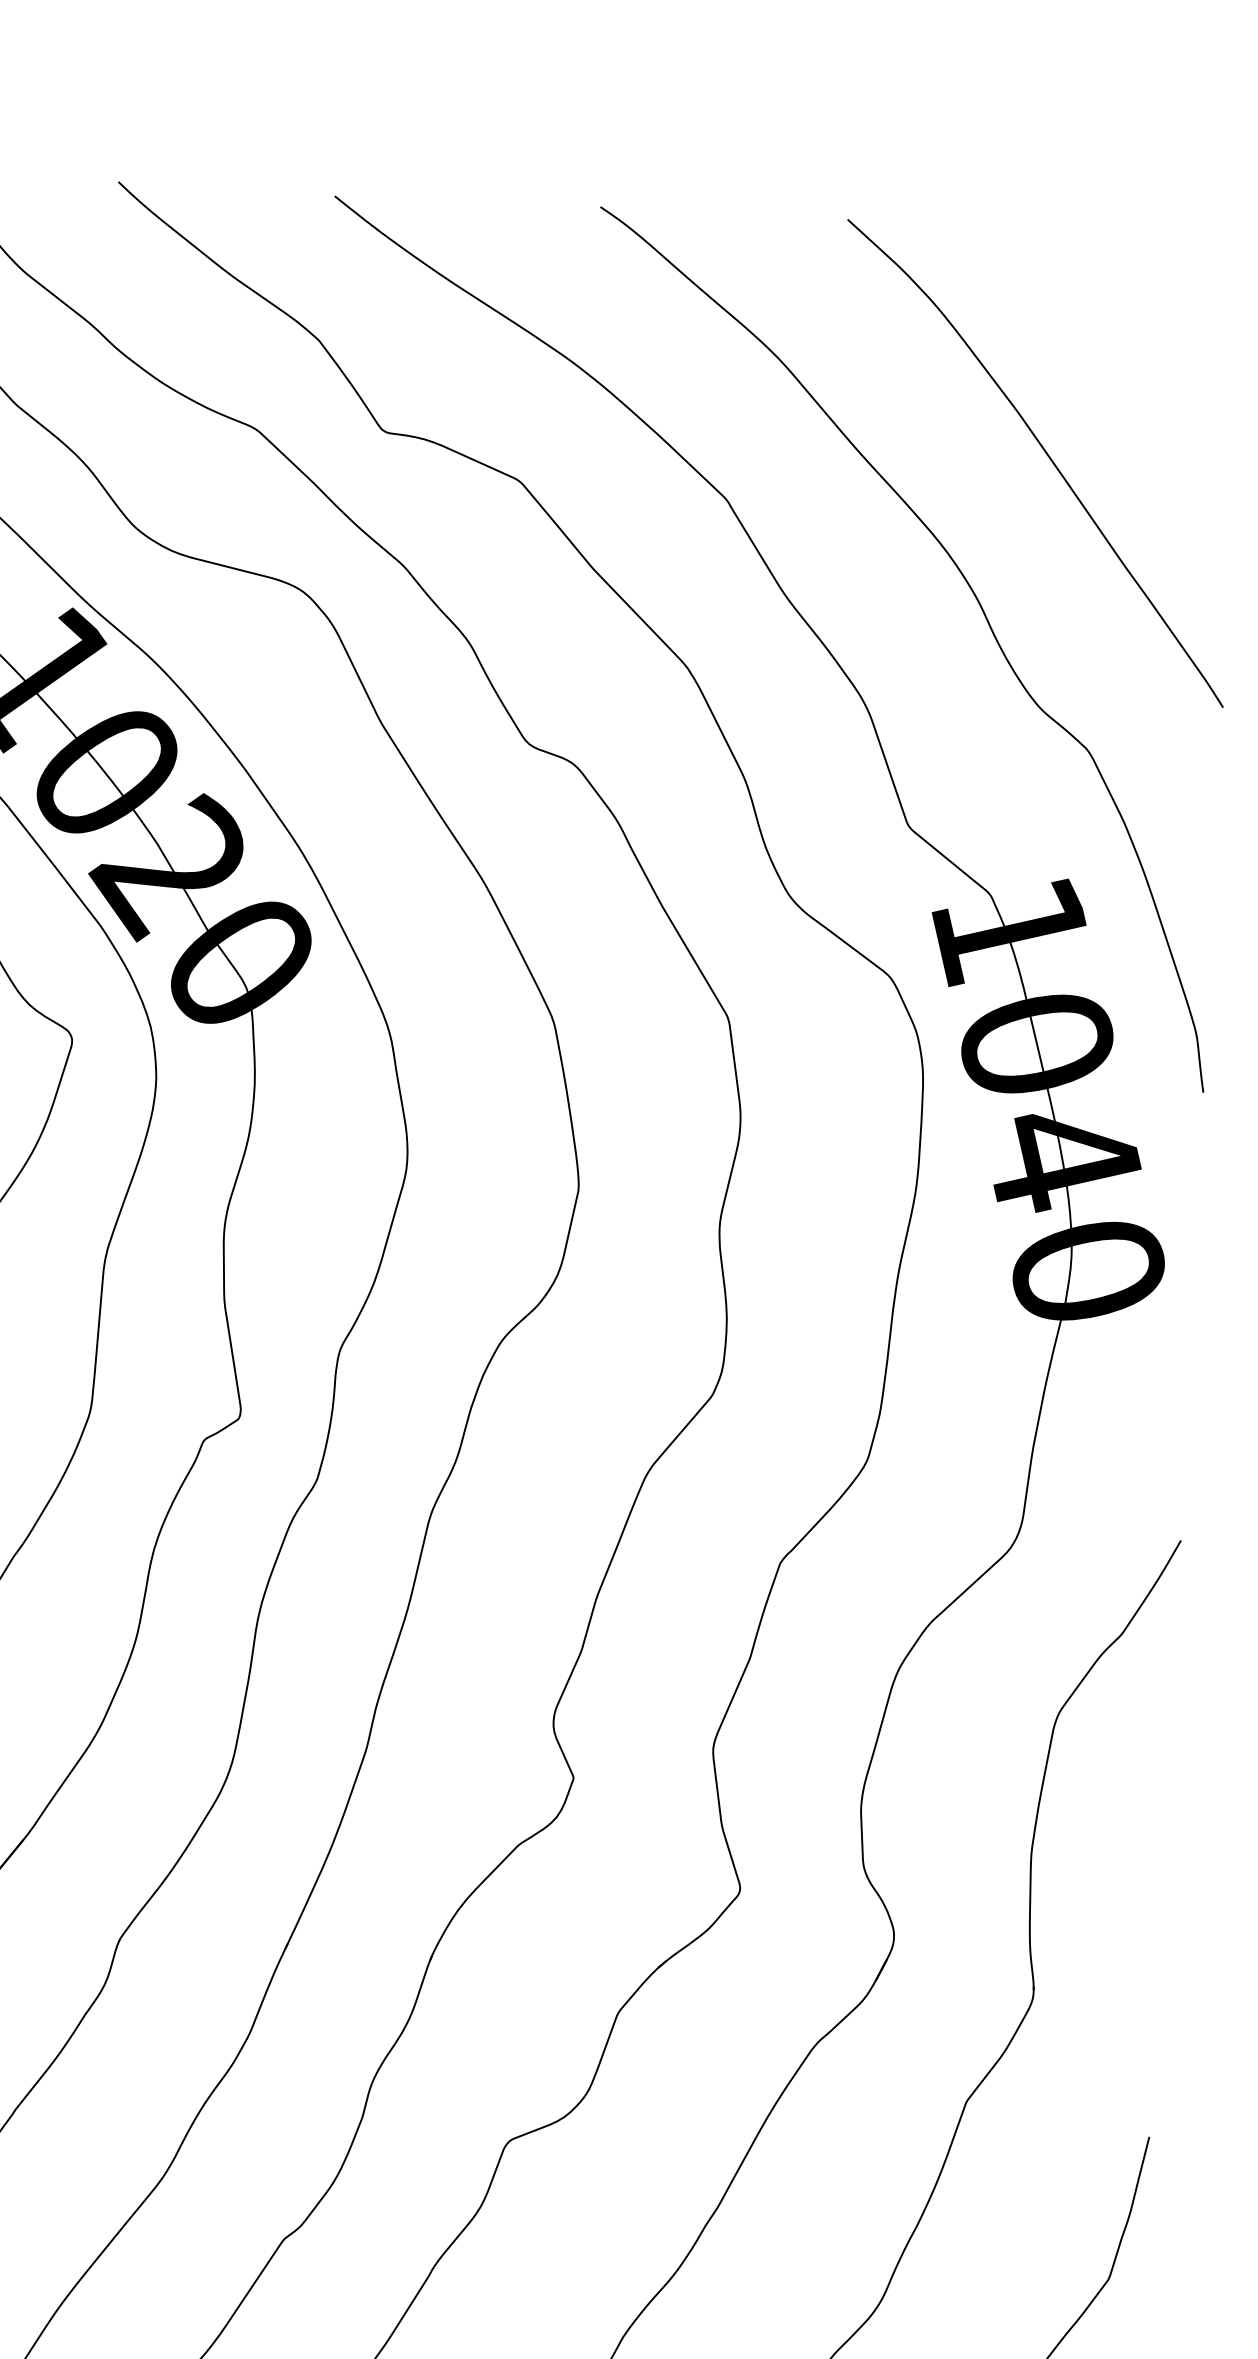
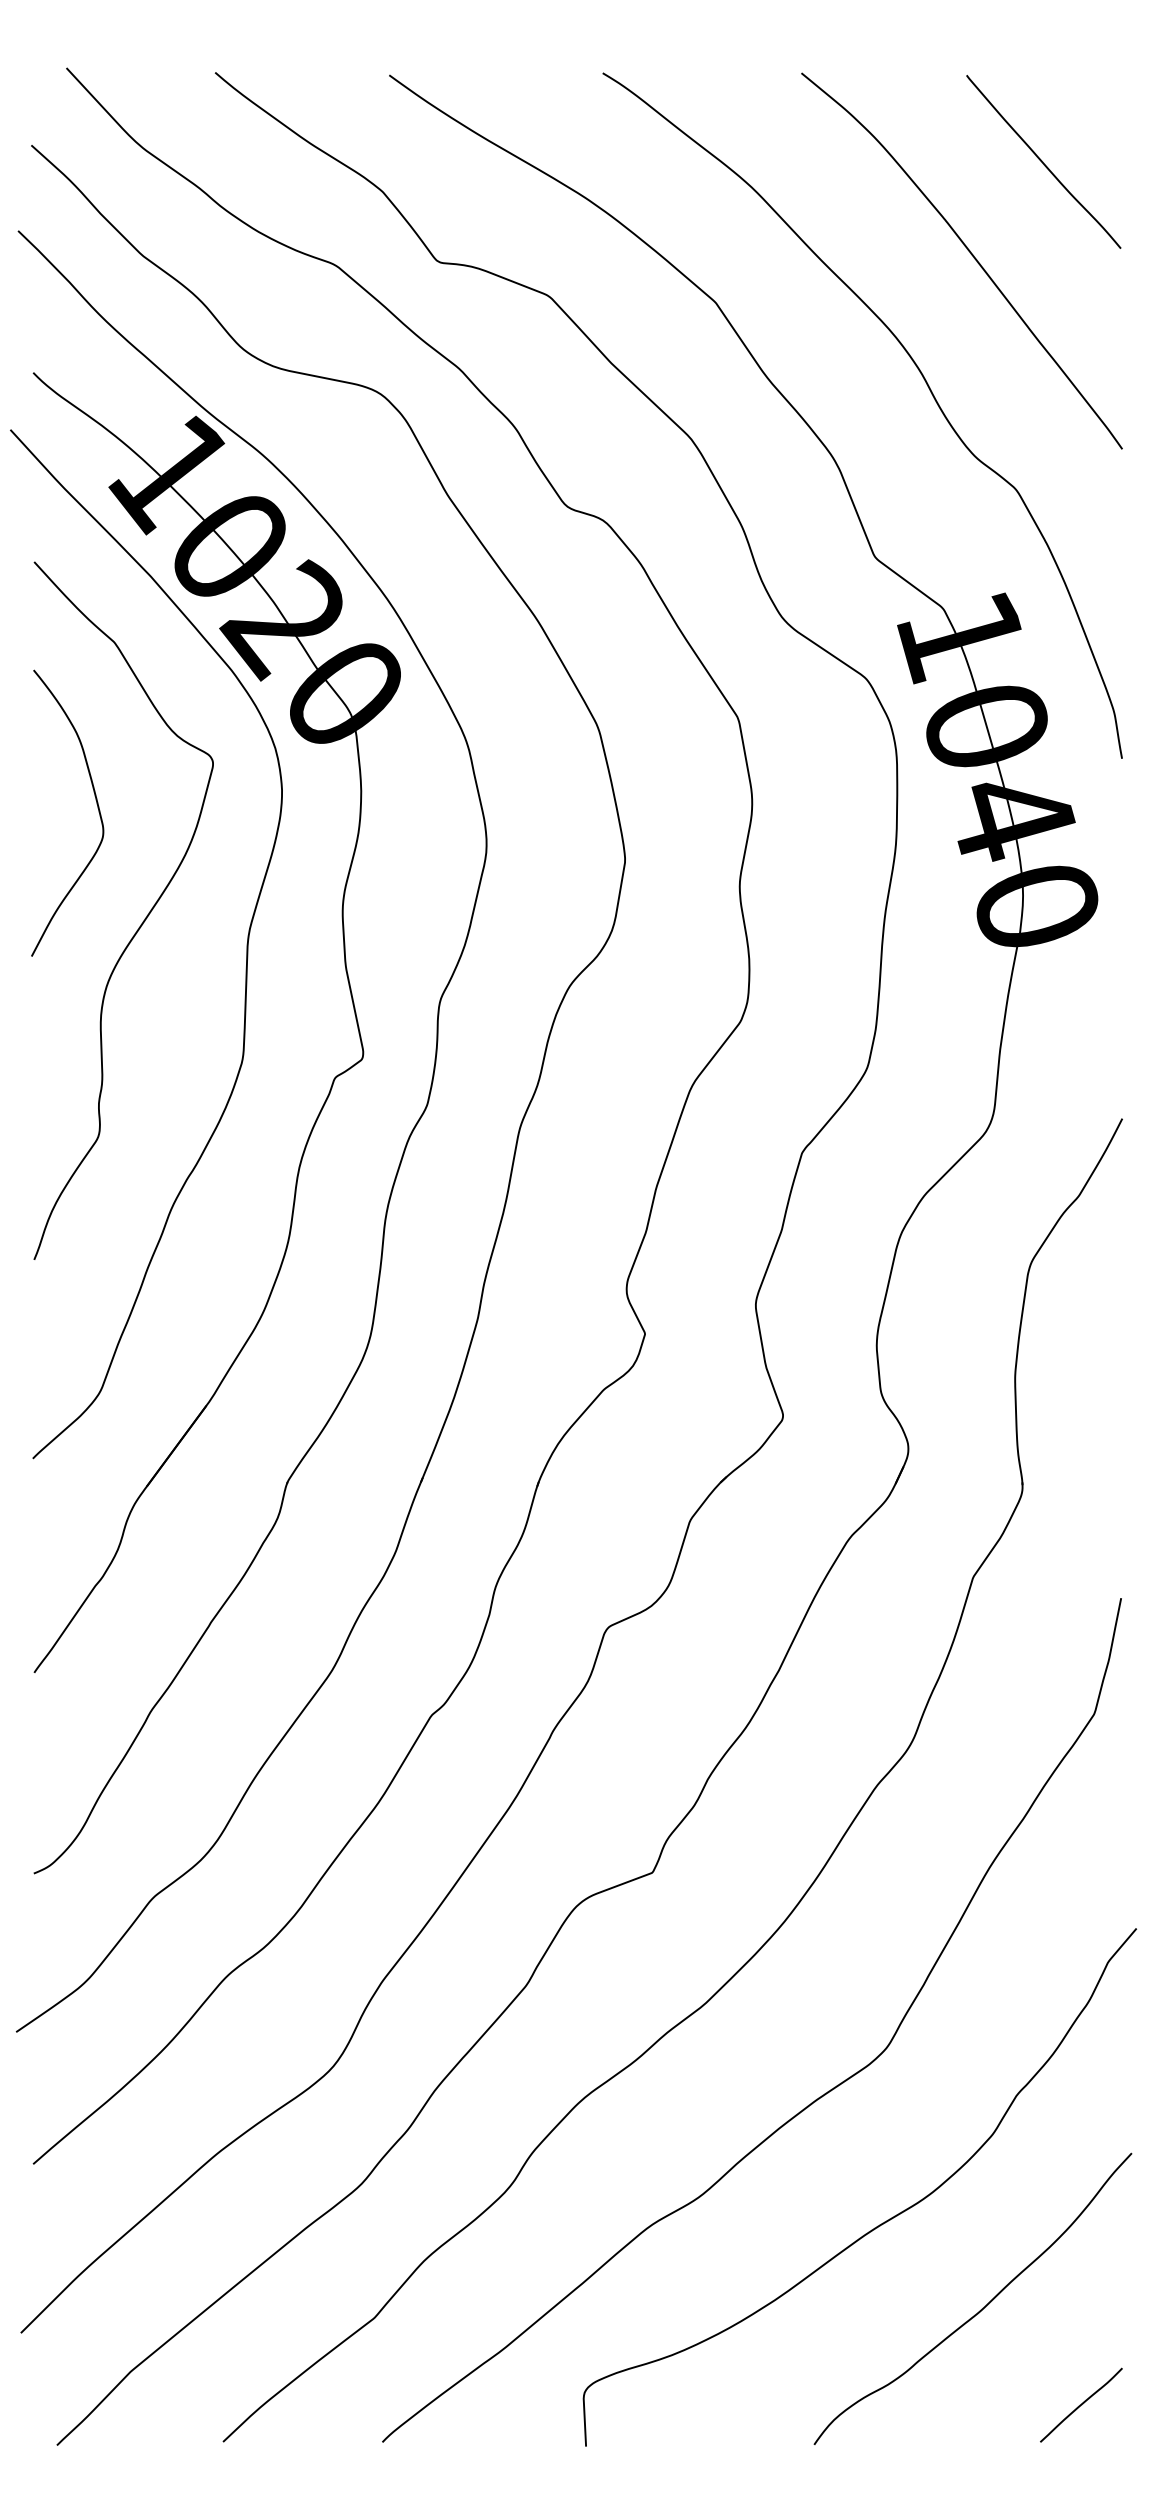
curve: (1143, 344) -> (1043, 161), added

